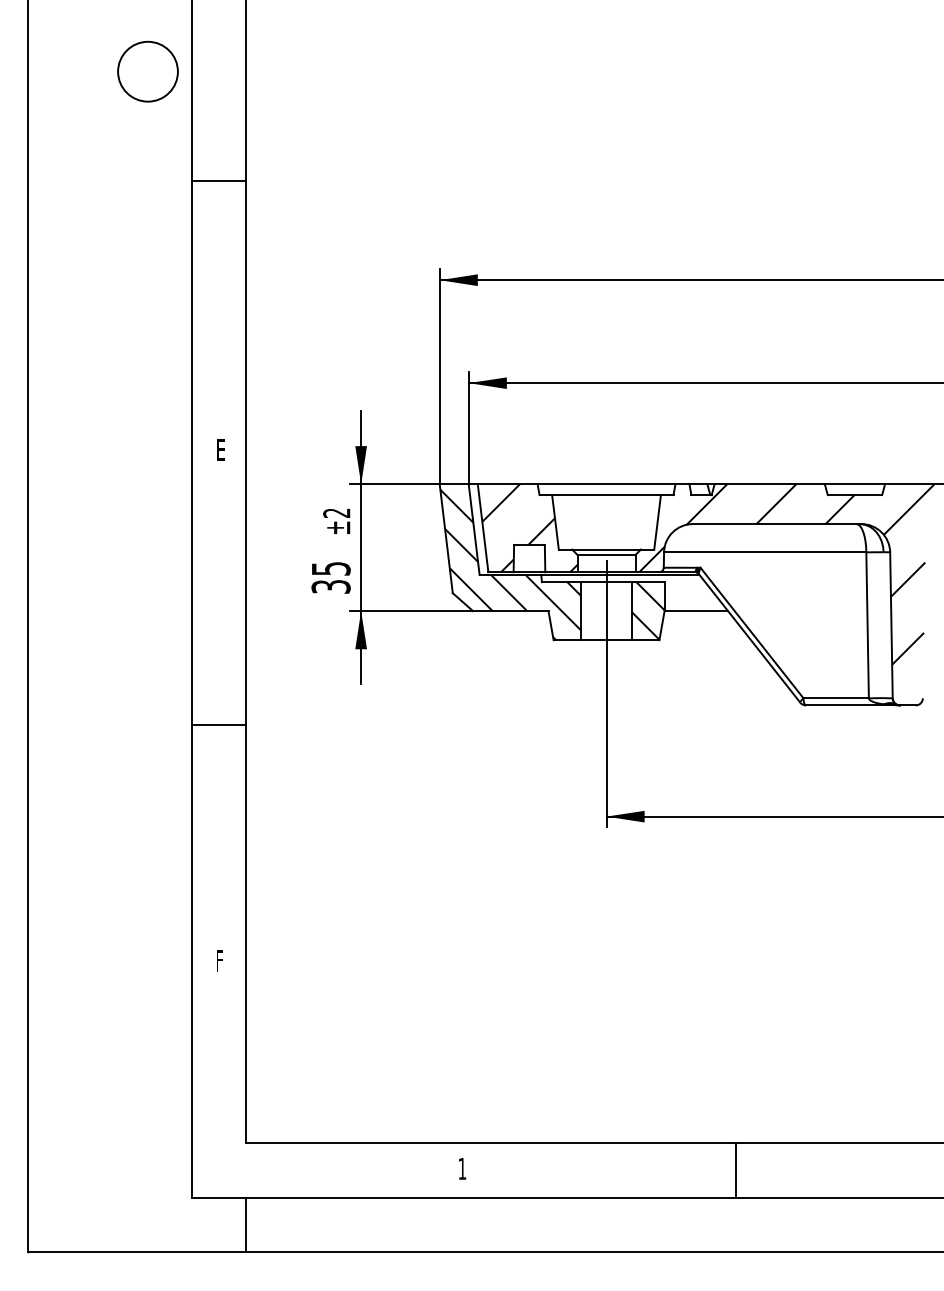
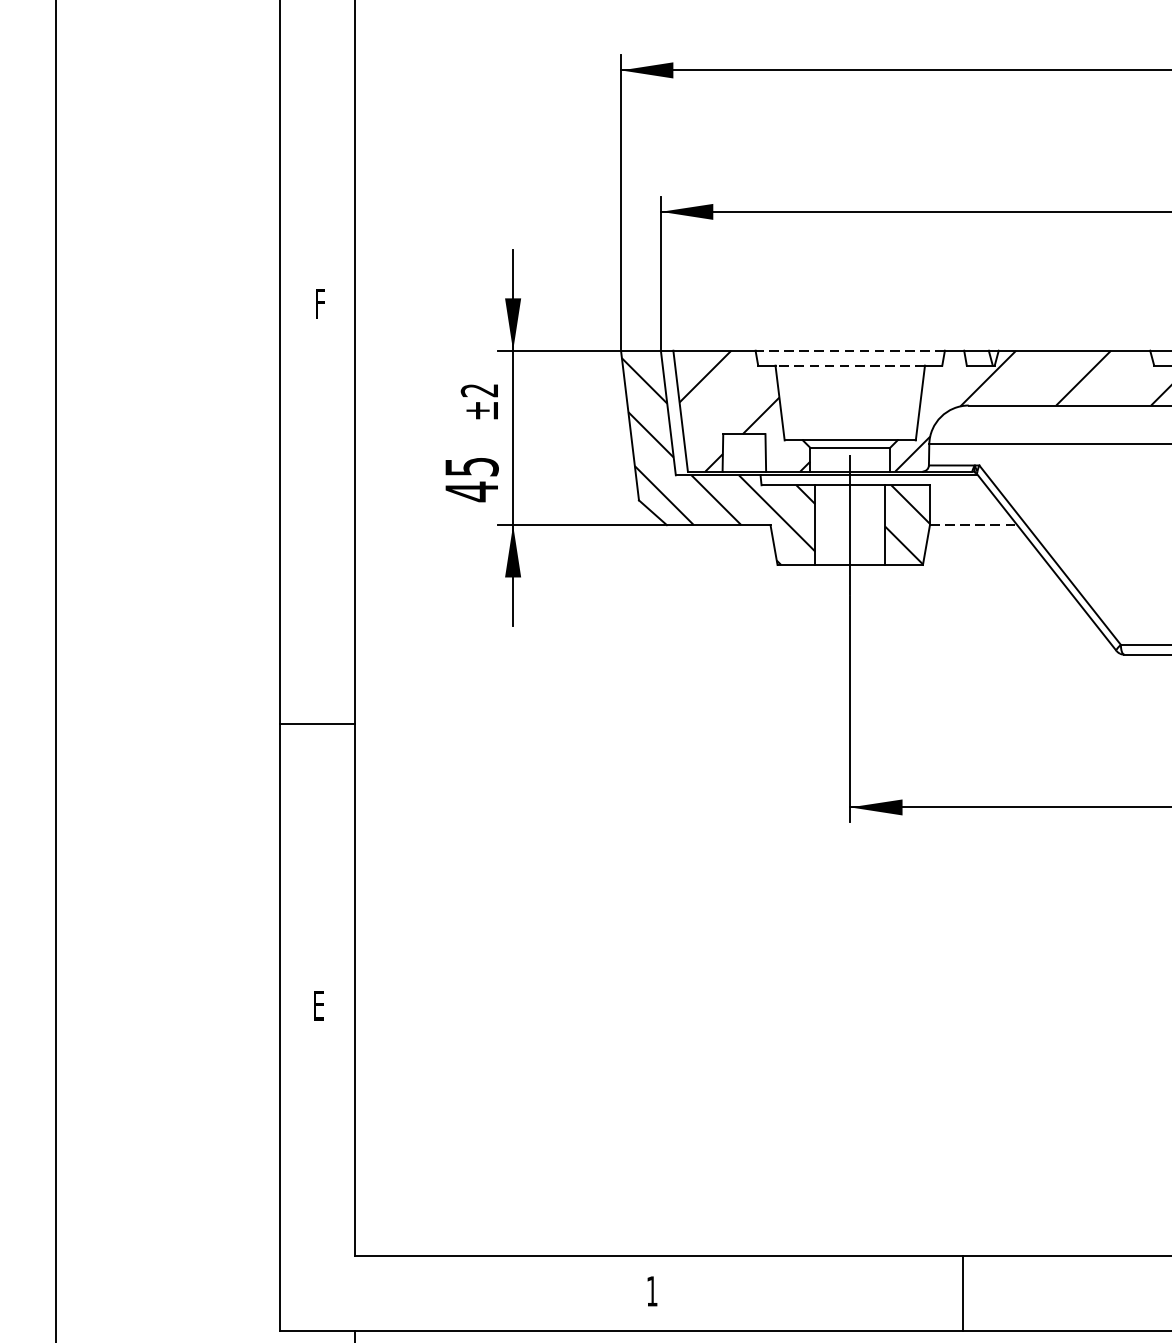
text: (220, 449) -> (319, 303), E -> F
line: (606, 484) -> (850, 351), solid -> dashed
line: (606, 495) -> (850, 366), solid -> dashed
text: (330, 586) -> (470, 491), 35 -> 45
line: (696, 611) -> (973, 525), solid -> dashed
line: (218, 724) -> (317, 723), moved
text: (219, 960) -> (318, 1005), F -> E
line: (735, 1170) -> (962, 1293), moved

